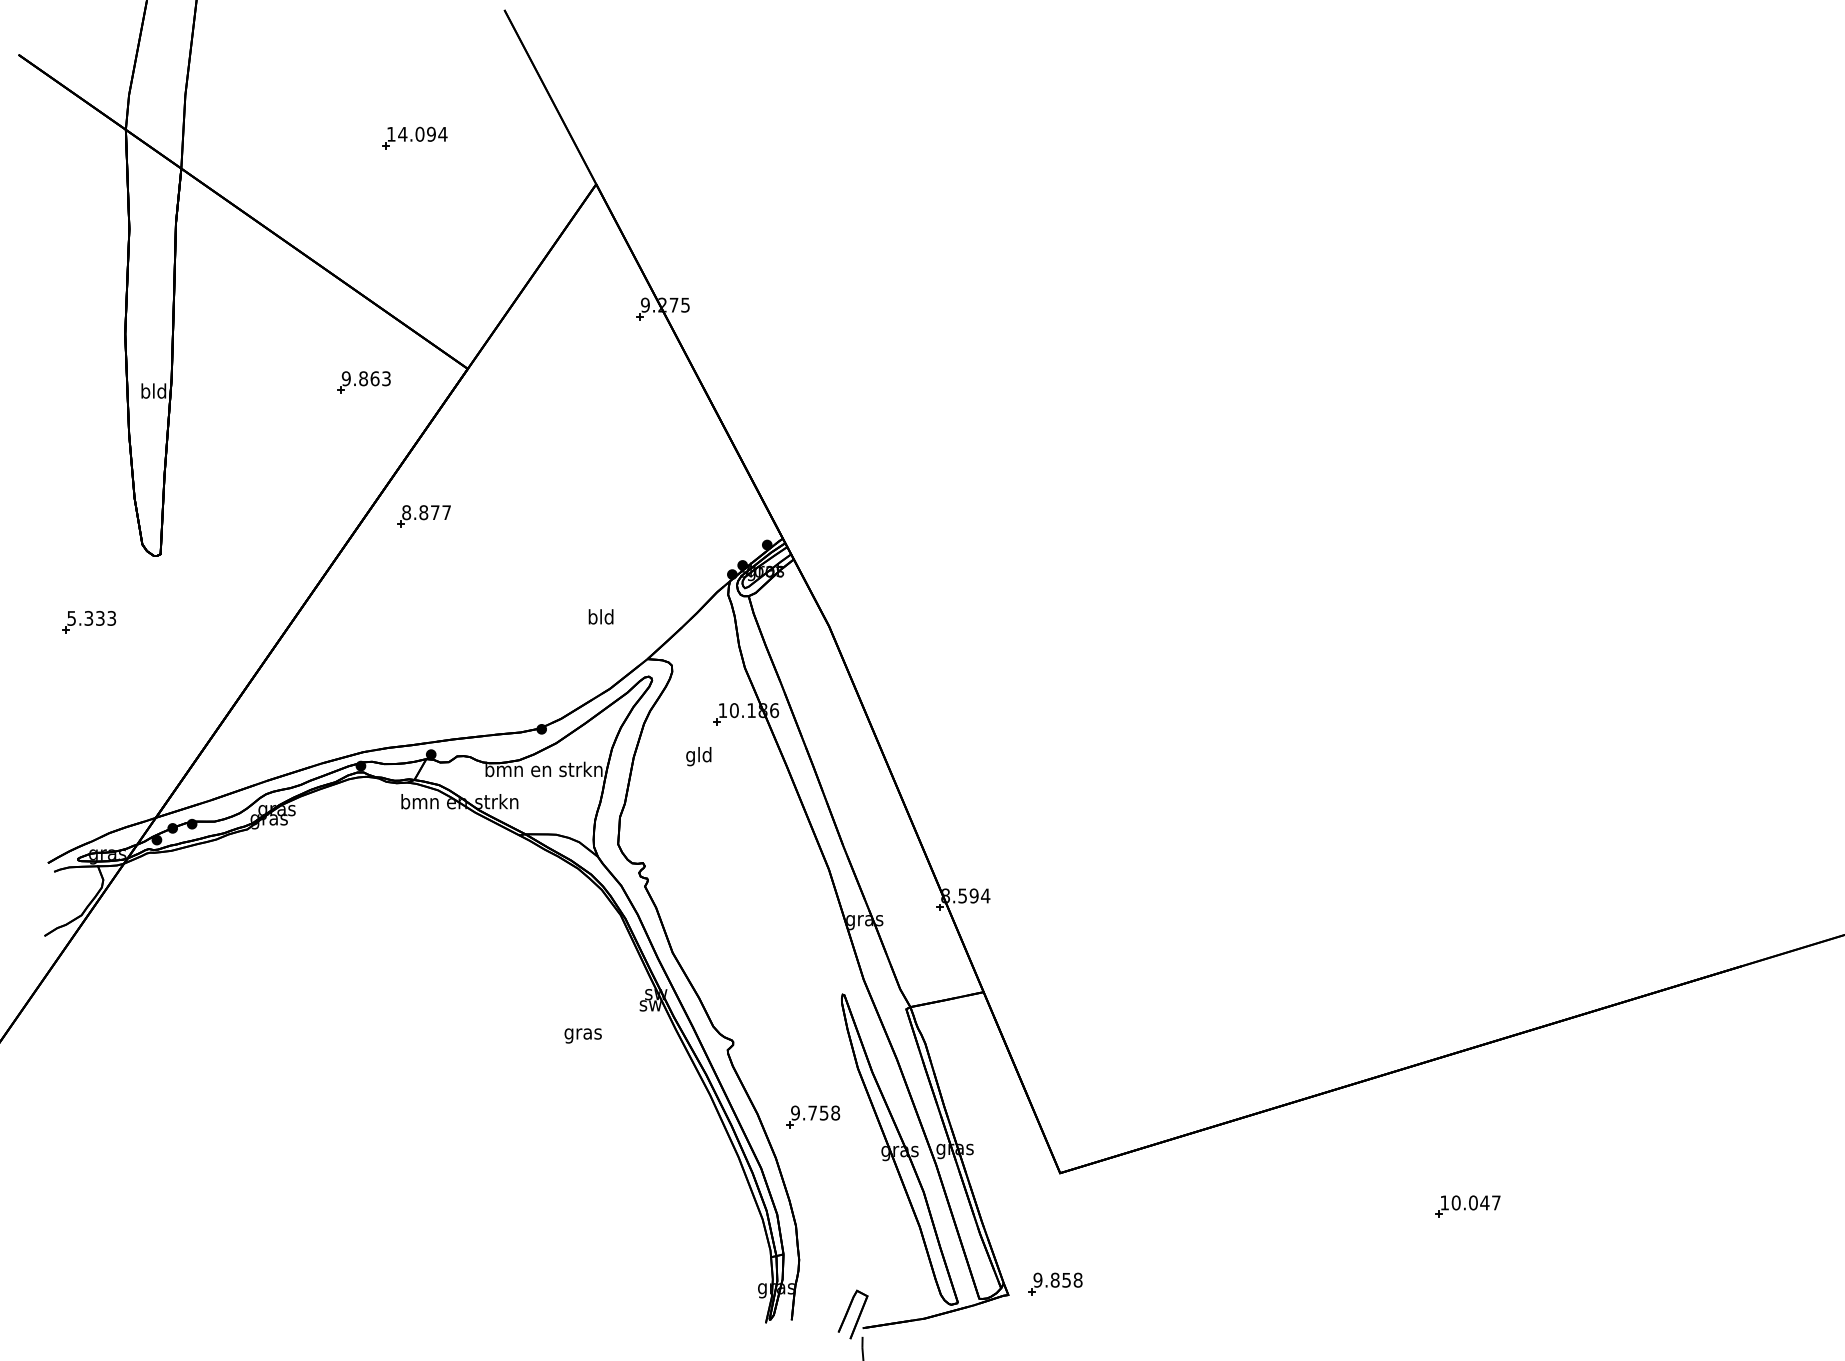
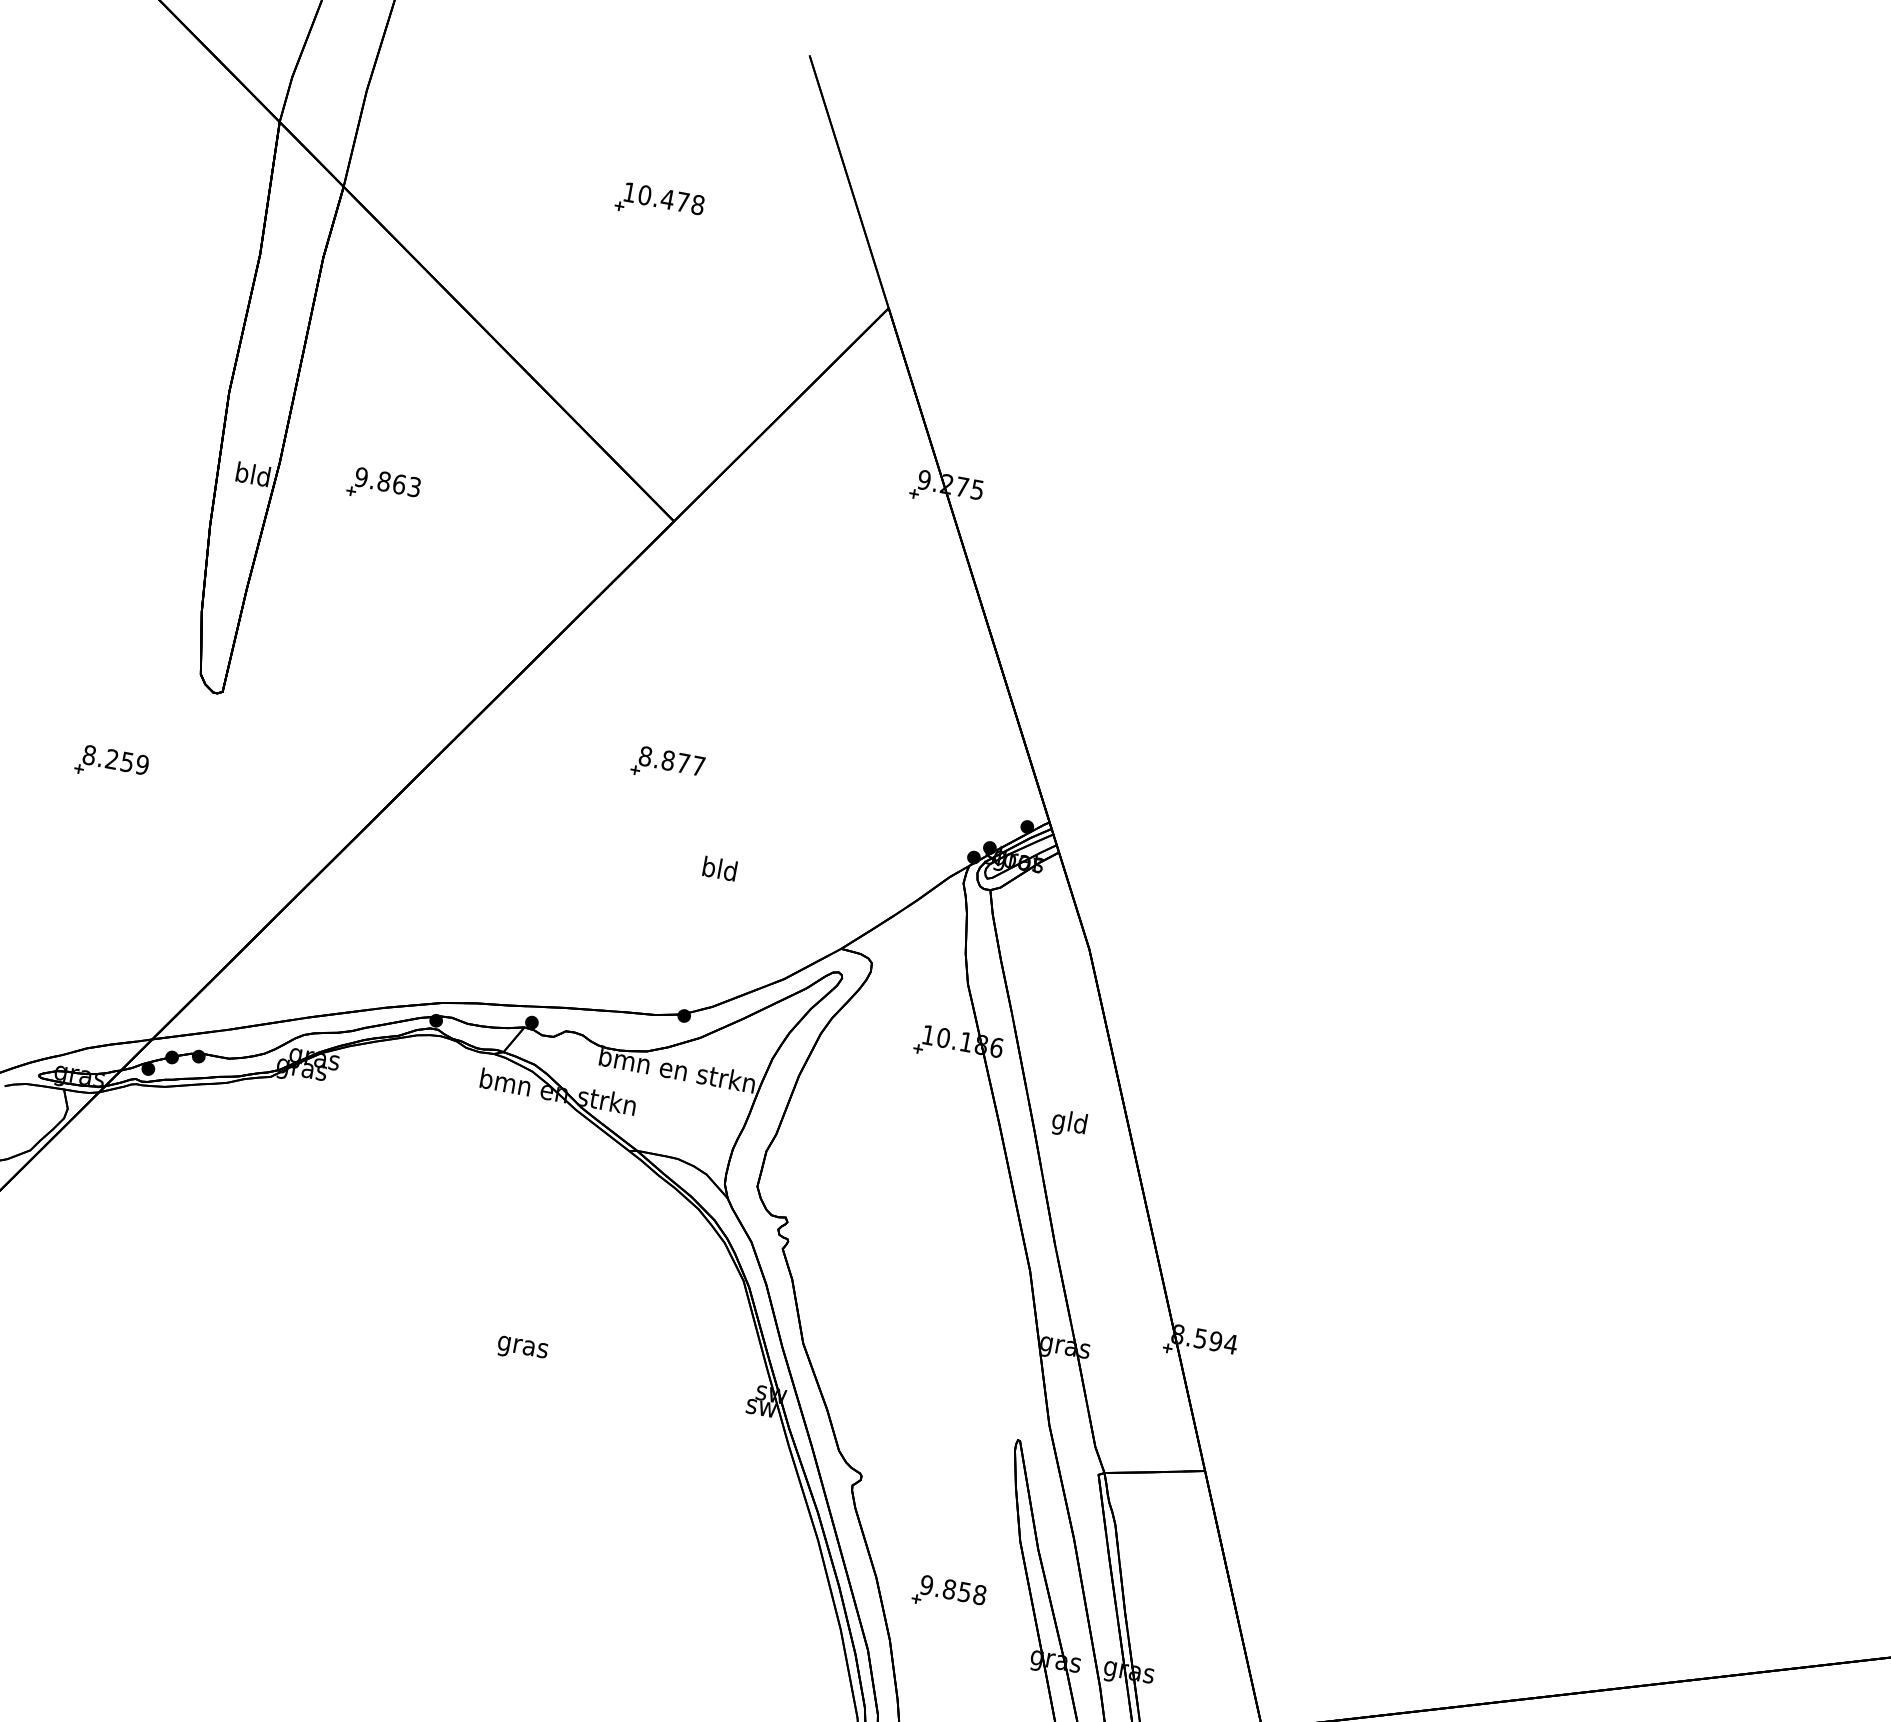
text: (422, 133) -> (671, 198), 14.094 -> 10.478
part: (363, 382) -> (383, 486), moved
part: (423, 516) -> (667, 765), moved
text: (600, 616) -> (719, 868), moved
text: (91, 617) -> (115, 758), 5.333 -> 8.259
text: (698, 756) -> (1068, 1123), moved
text: (582, 1035) -> (521, 1348), moved
text: (812, 1112) -> (949, 1588), 9.758 -> 9.858

